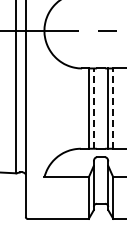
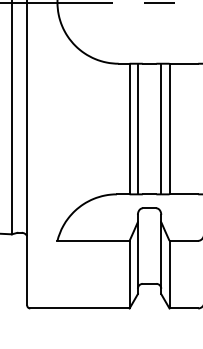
line: (93, 108) -> (137, 128), dashed -> solid
line: (113, 108) -> (169, 128), dashed -> solid

